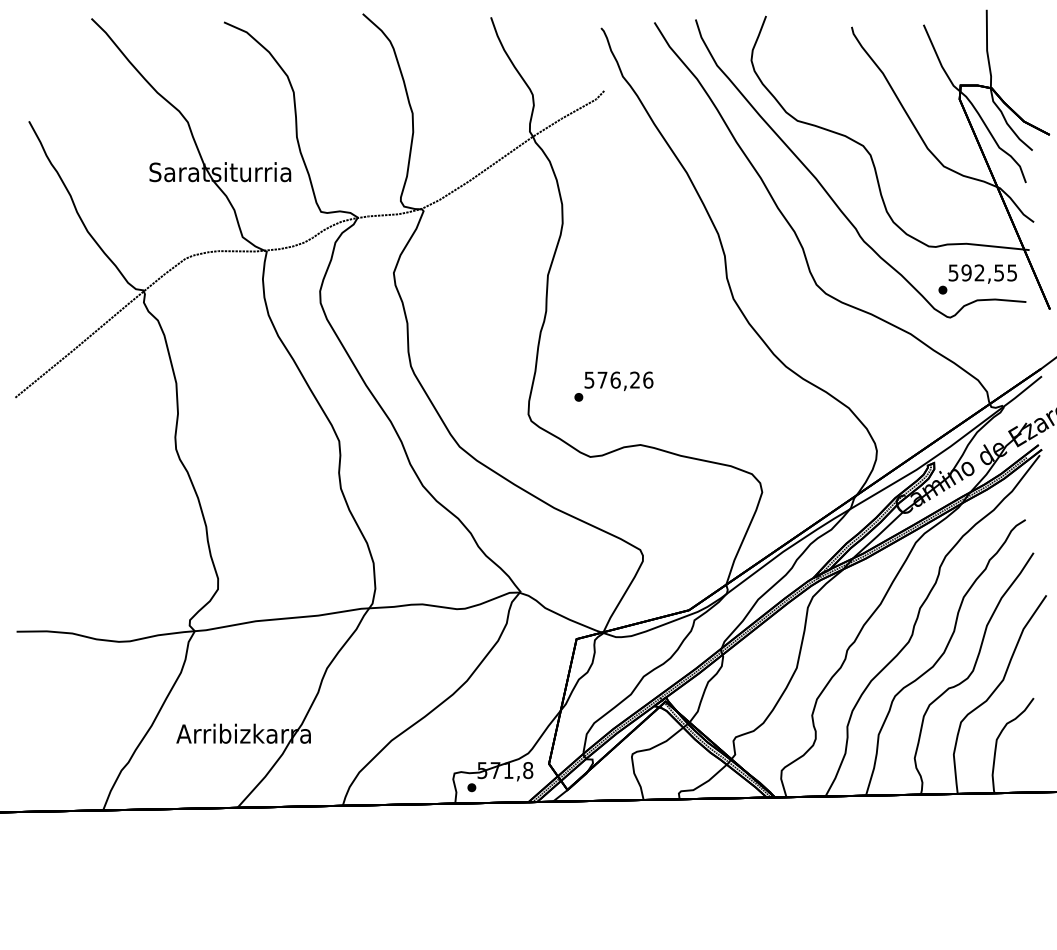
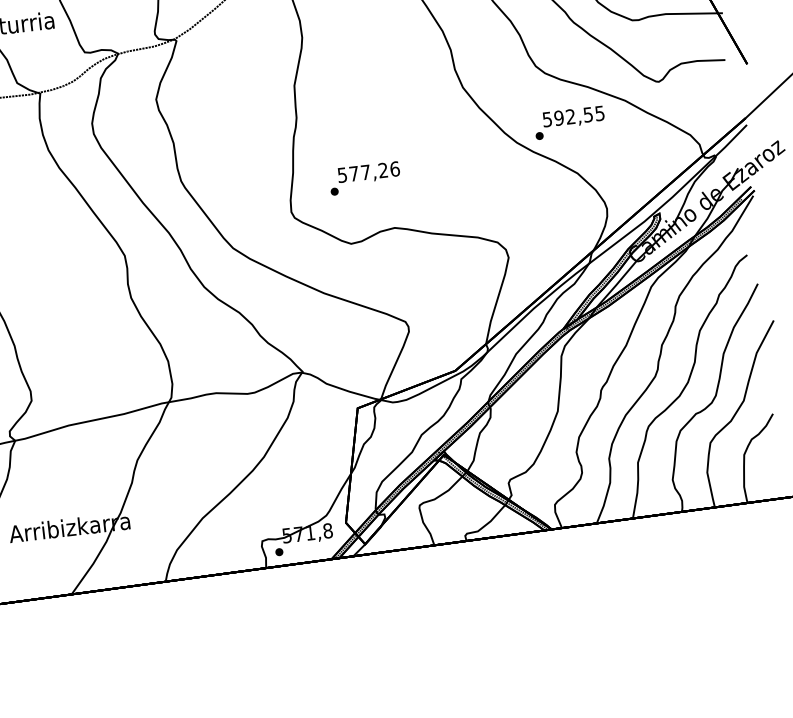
text: (977, 279) -> (569, 122), moved
text: (615, 379) -> (365, 171), 576,26 -> 577,26

